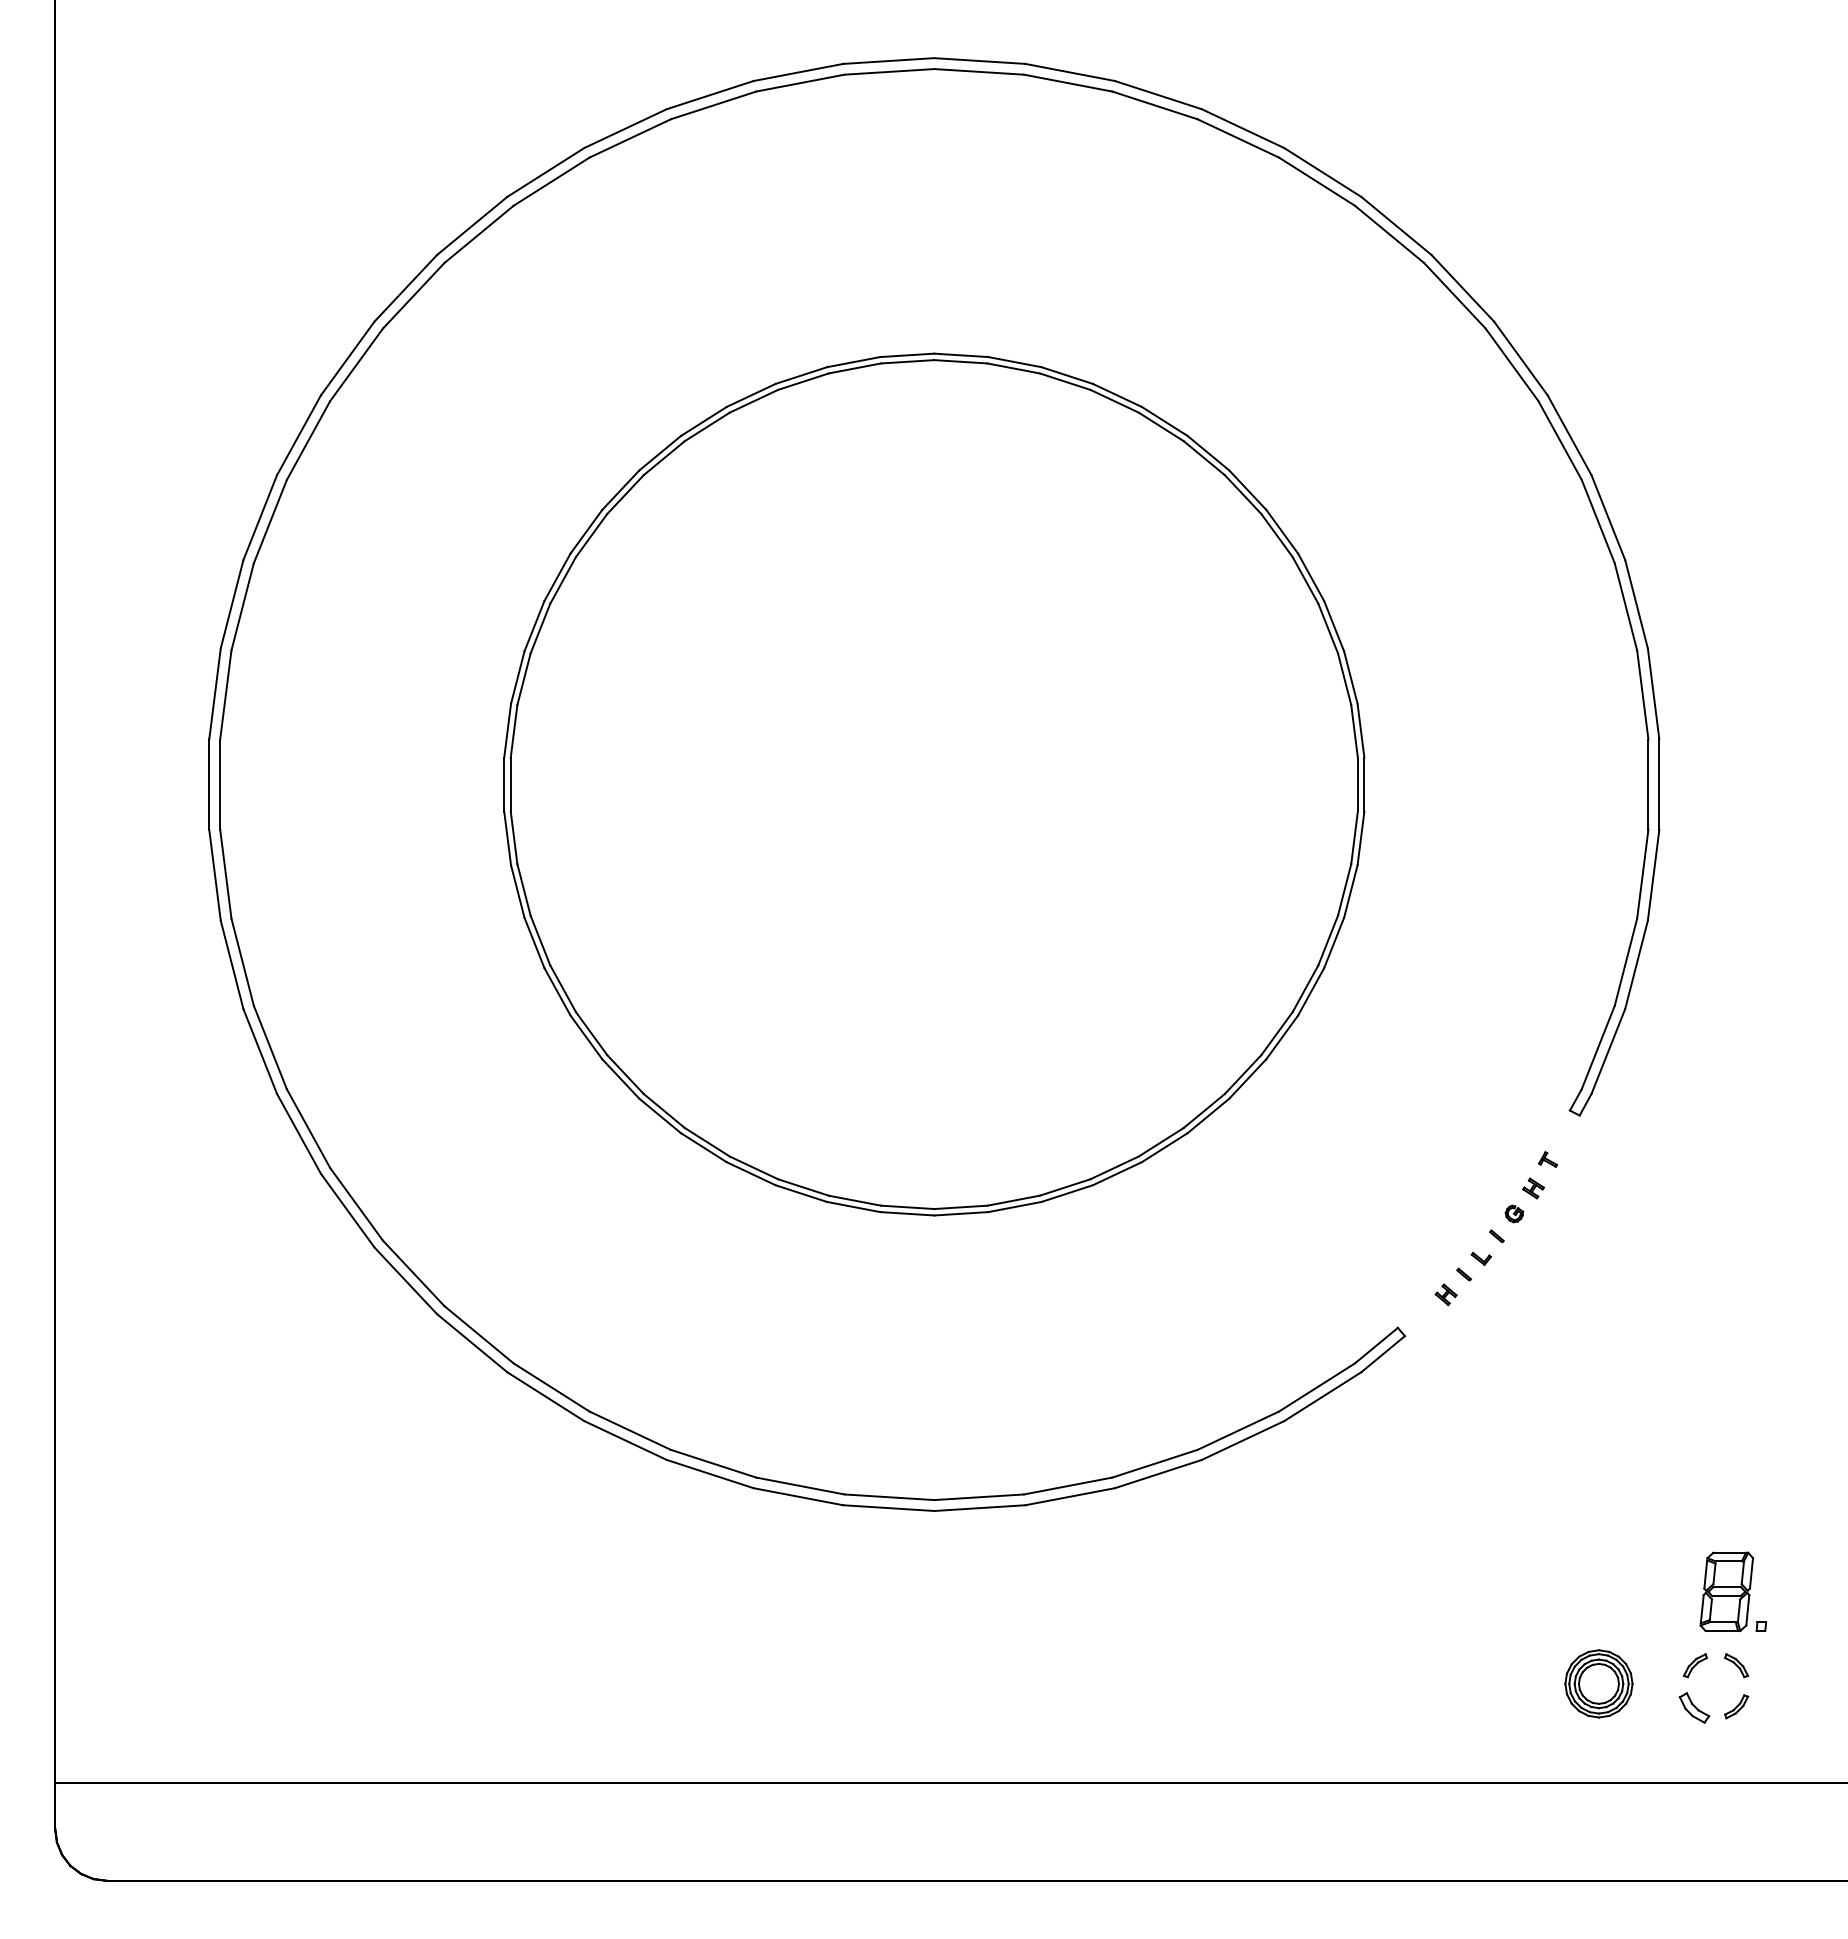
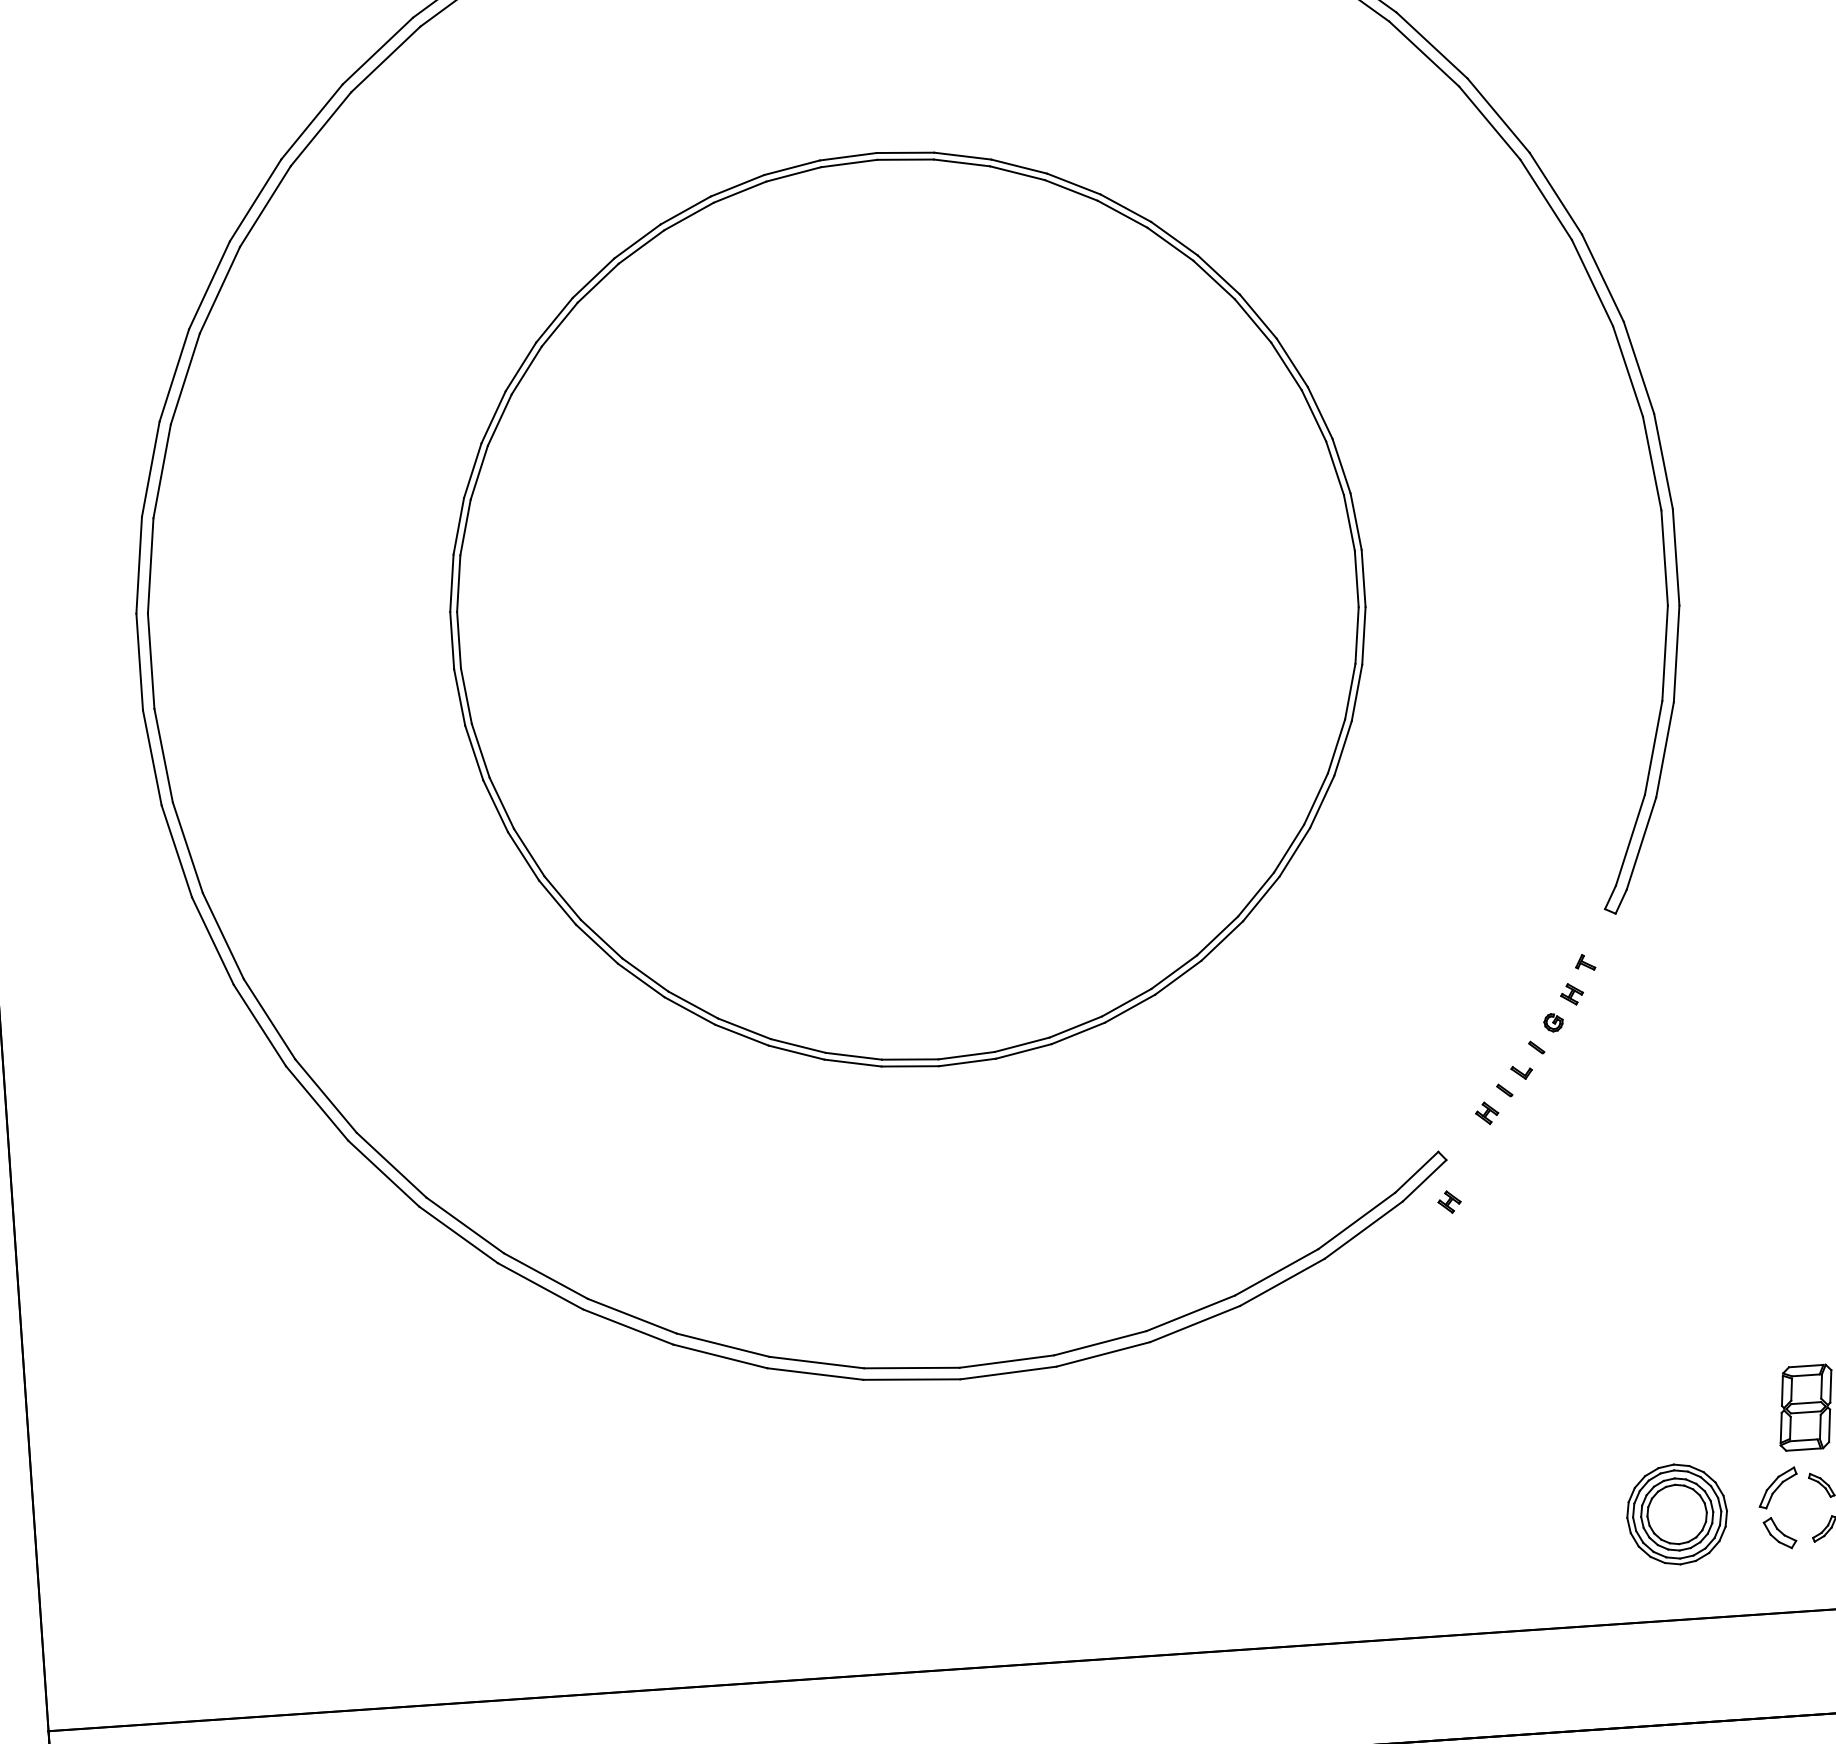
part: (1404, 1375) -> (1448, 1201), added
part: (1695, 1665) -> (1778, 1488), size x1.6
part: (1598, 1683) -> (1676, 1514), size x1.4

